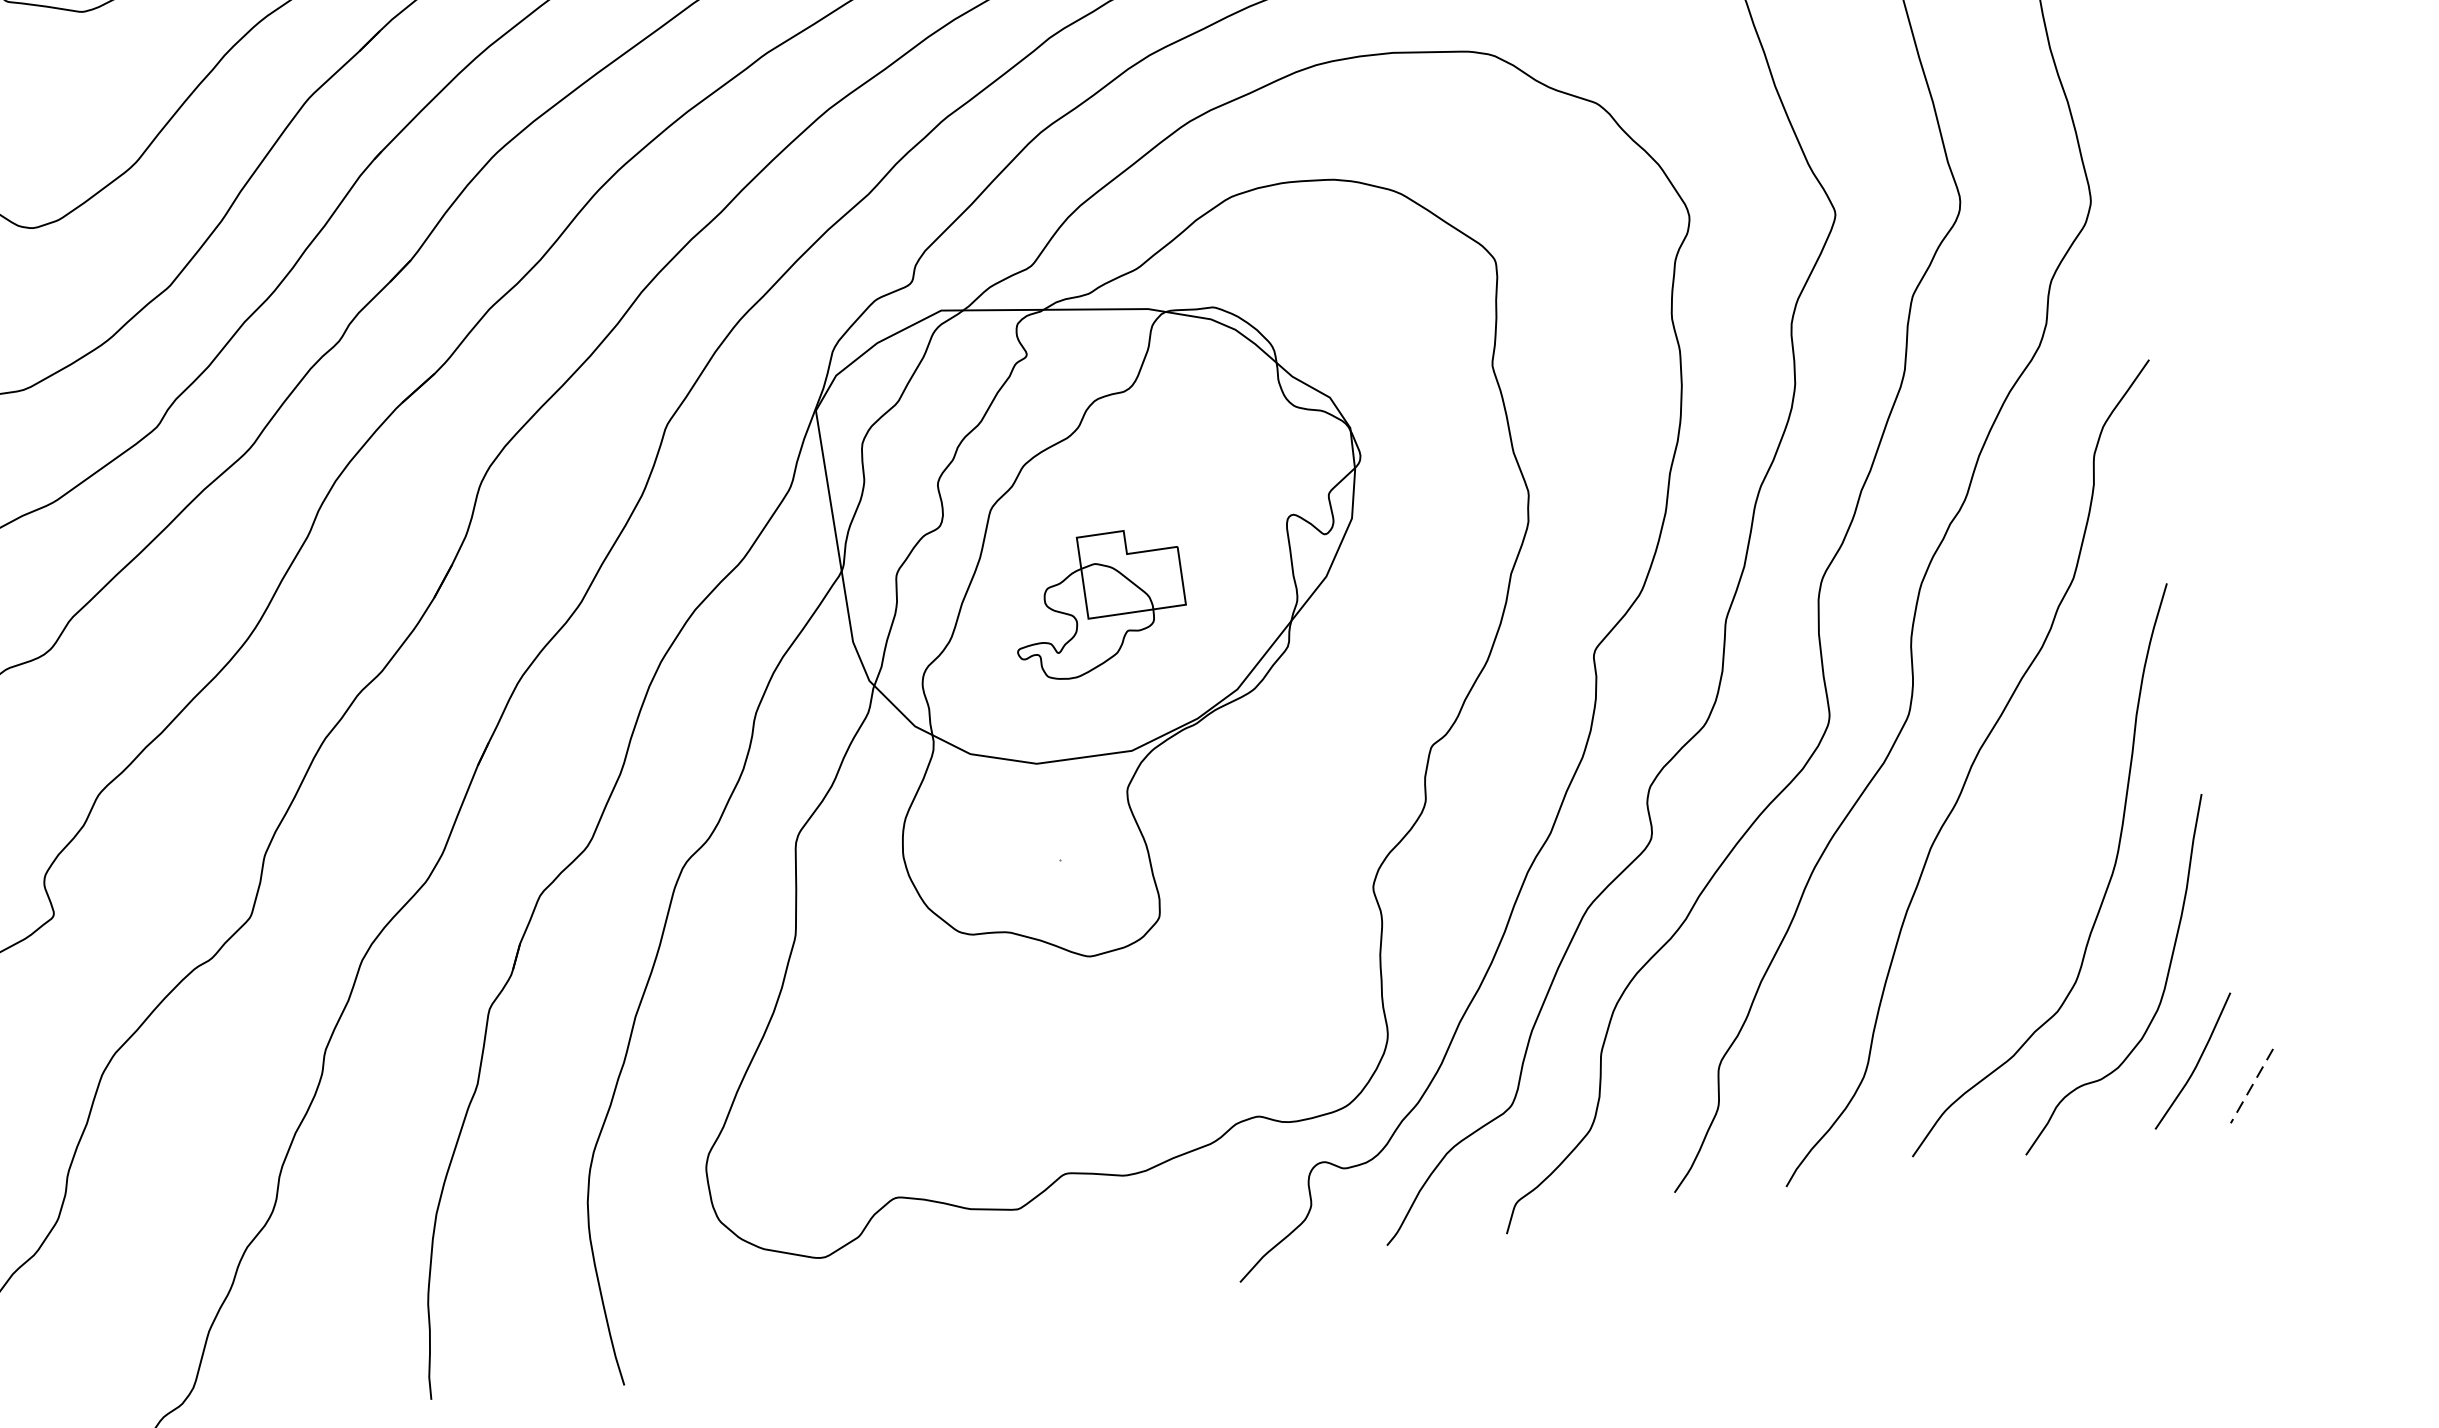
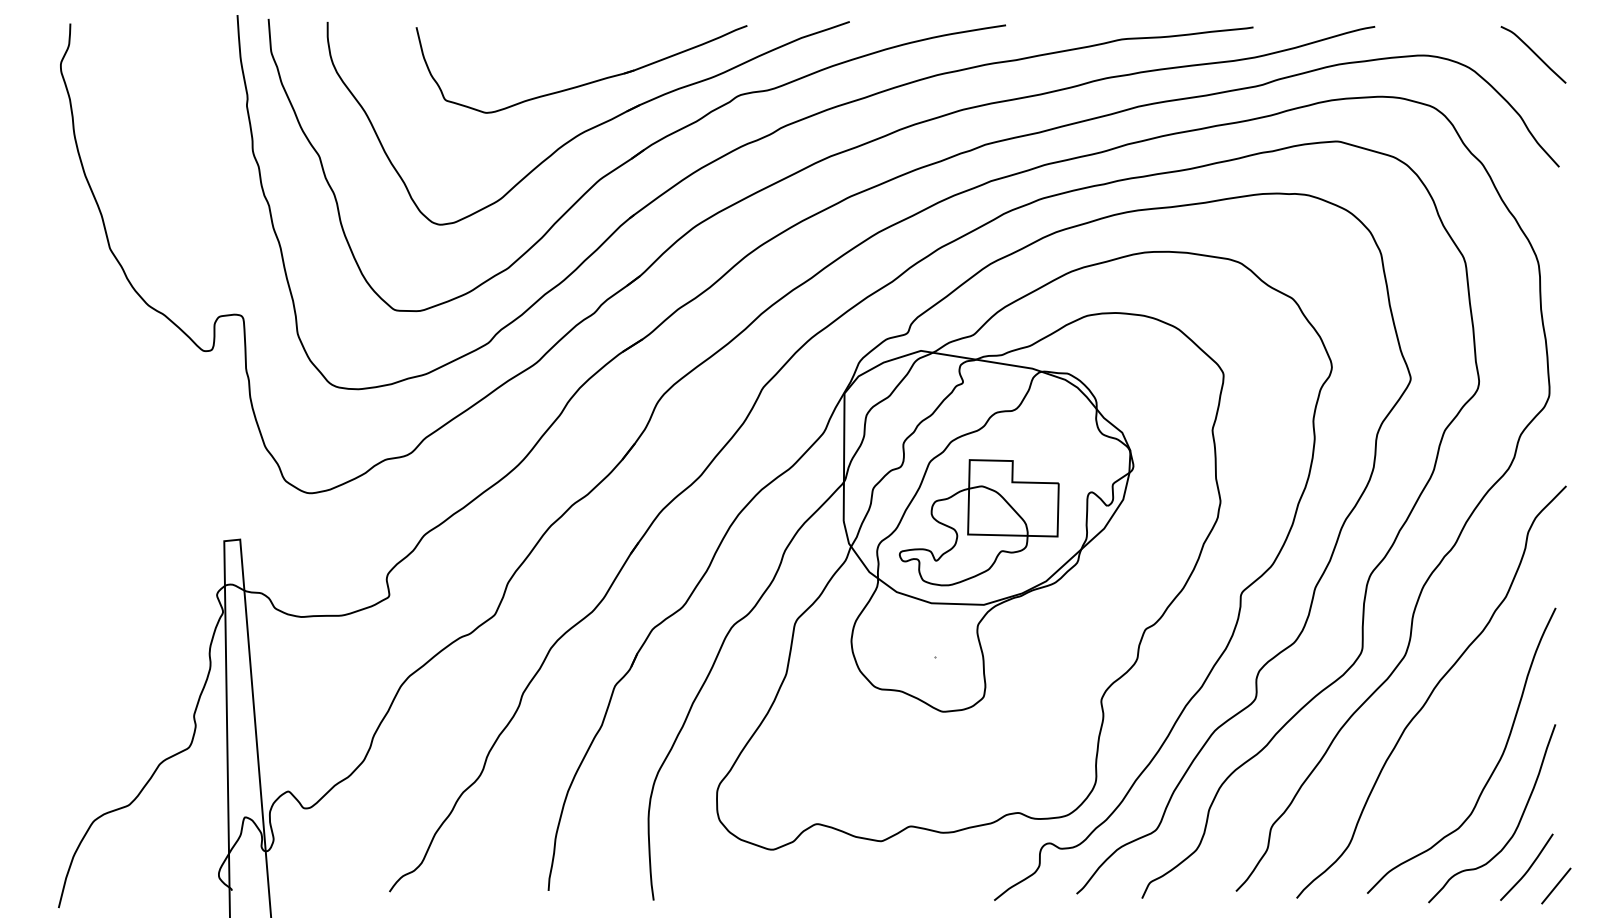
part: (1097, 603) -> (978, 522), size x1.67
line: (2252, 1086) -> (1556, 886), dashed -> solid

